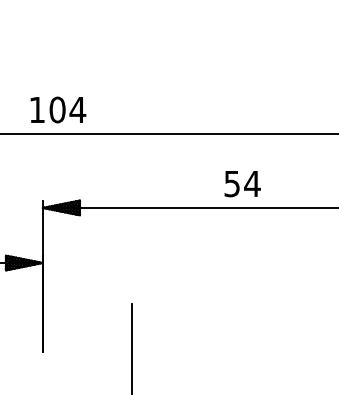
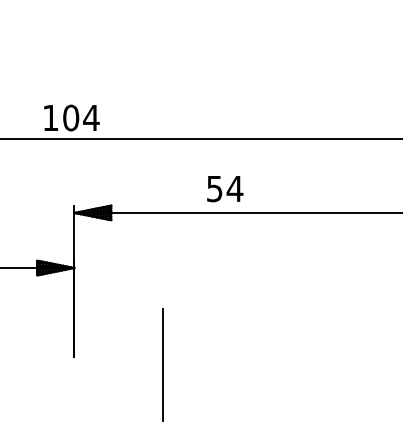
text: (57, 109) -> (71, 117), moved
text: (242, 184) -> (225, 189), moved

